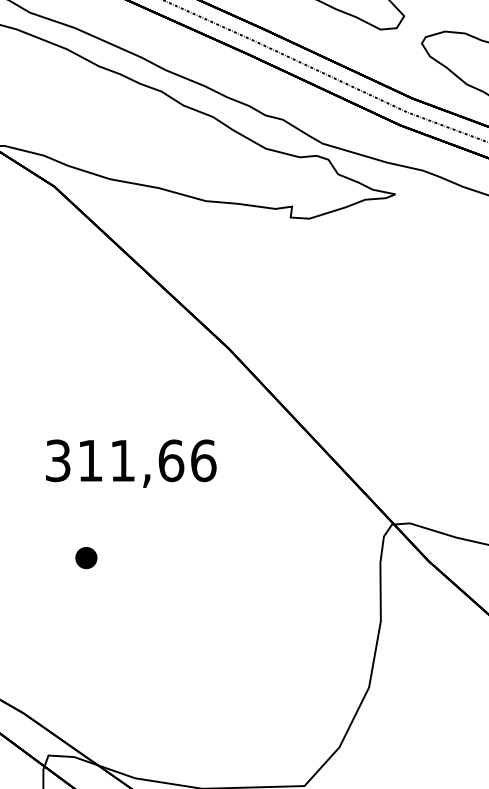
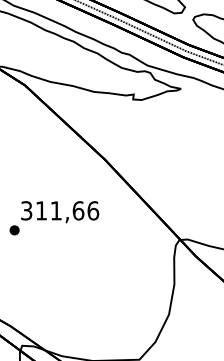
part: (86, 558) -> (14, 230), moved

